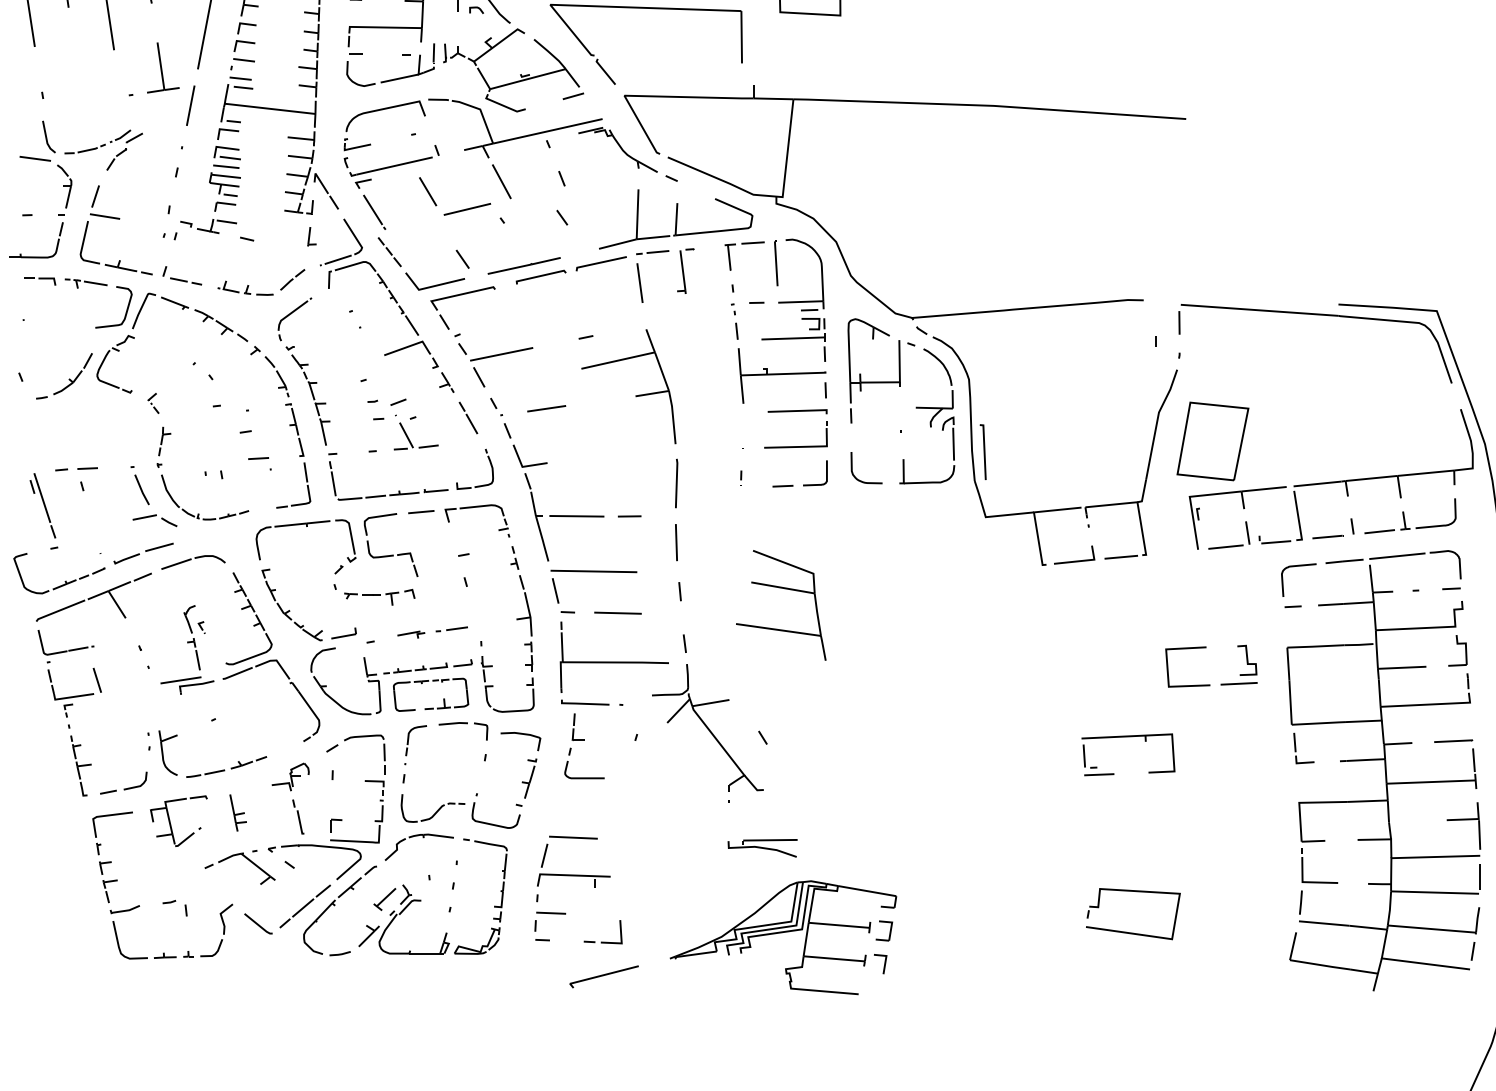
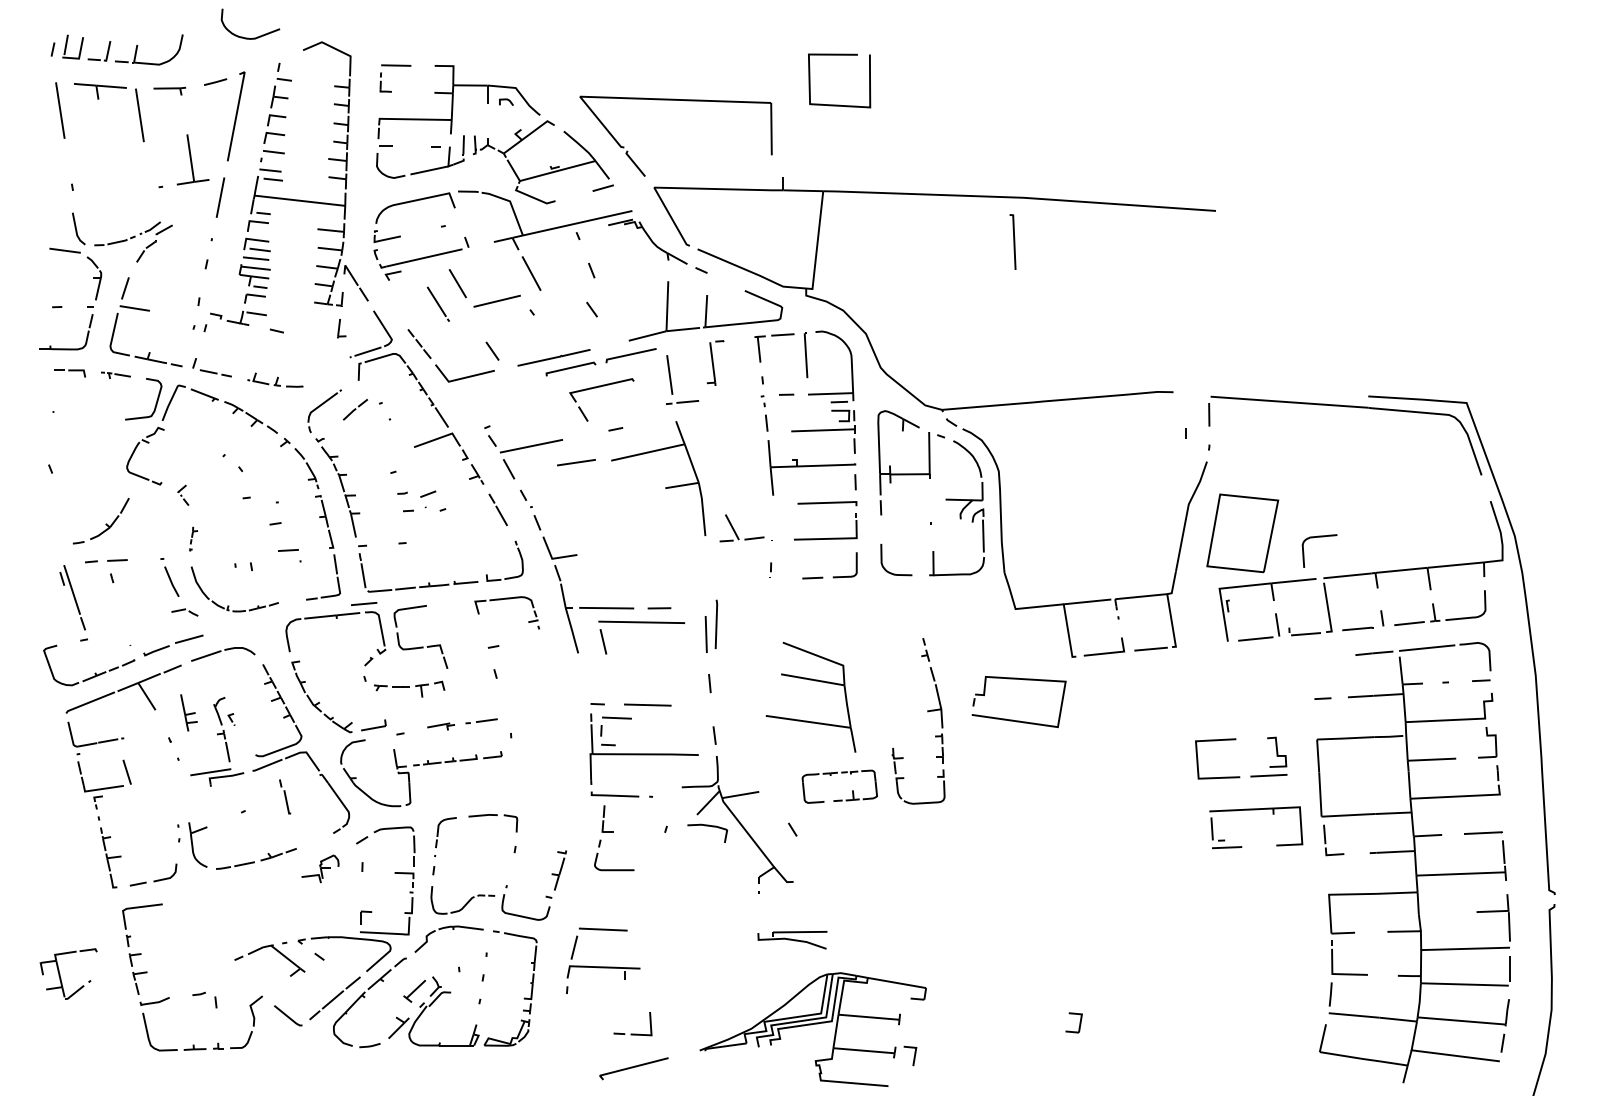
line: (373, 211) -> (437, 303), moved
line: (652, 252) -> (682, 402), moved
line: (292, 279) -> (355, 409), moved
part: (85, 283) -> (115, 375), size x0.7
part: (461, 295) -> (600, 387), moved
part: (63, 376) -> (100, 521), moved
line: (546, 408) -> (576, 462), moved
part: (409, 438) -> (735, 530), moved
part: (163, 446) -> (193, 538), size x0.6
line: (983, 451) -> (1013, 241), moved
line: (676, 482) -> (716, 623), moved
line: (421, 511) -> (364, 603), moved
part: (154, 520) -> (184, 612), size x0.6
curve: (1298, 566) -> (1319, 537), moved
part: (593, 572) -> (641, 623), moved
part: (516, 620) -> (927, 712), moved
part: (430, 707) -> (839, 799), moved
curve: (520, 734) -> (707, 826), moved
part: (1128, 737) -> (1256, 810), moved
part: (237, 812) -> (188, 712), moved
part: (298, 816) -> (285, 796), moved
part: (170, 820) -> (60, 973), moved
part: (552, 914) -> (618, 719), moved
part: (883, 930) -> (1073, 1022), moved
part: (1127, 931) -> (1013, 719), moved

